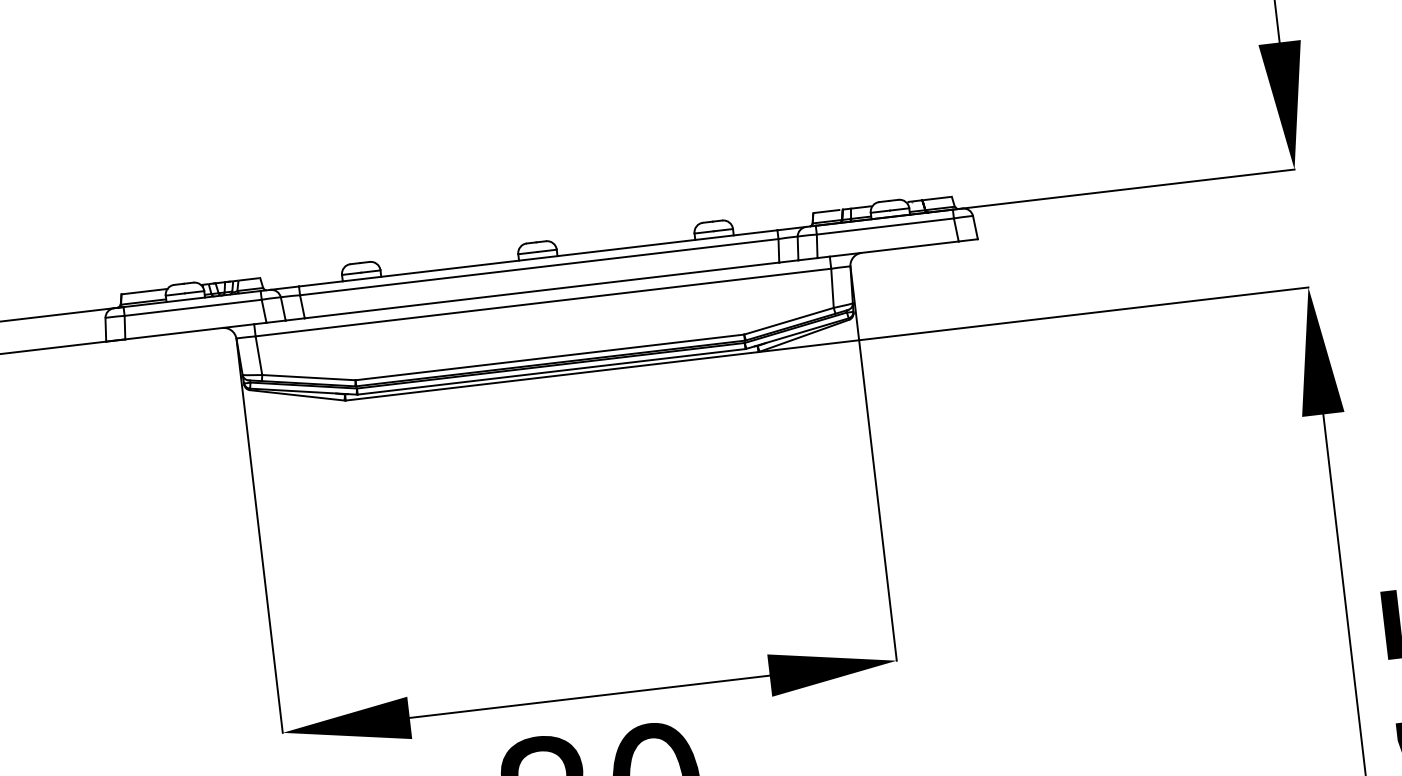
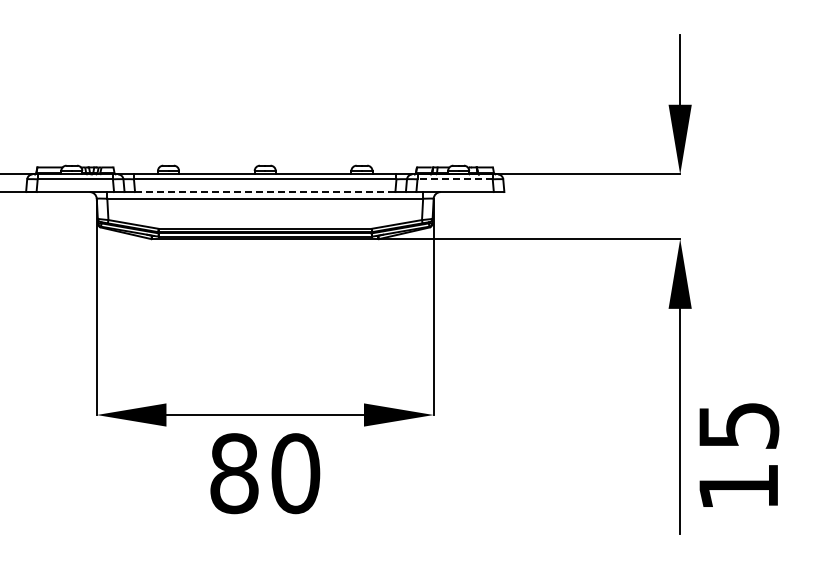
line: (886, 226) -> (455, 179), solid -> dashed
line: (540, 291) -> (264, 192), solid -> dashed

